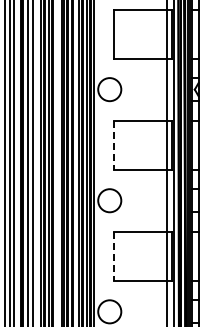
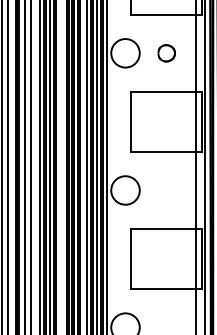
part: (142, 89) -> (165, 53), added
line: (114, 145) -> (131, 122), dashed -> solid
line: (114, 256) -> (131, 259), dashed -> solid

